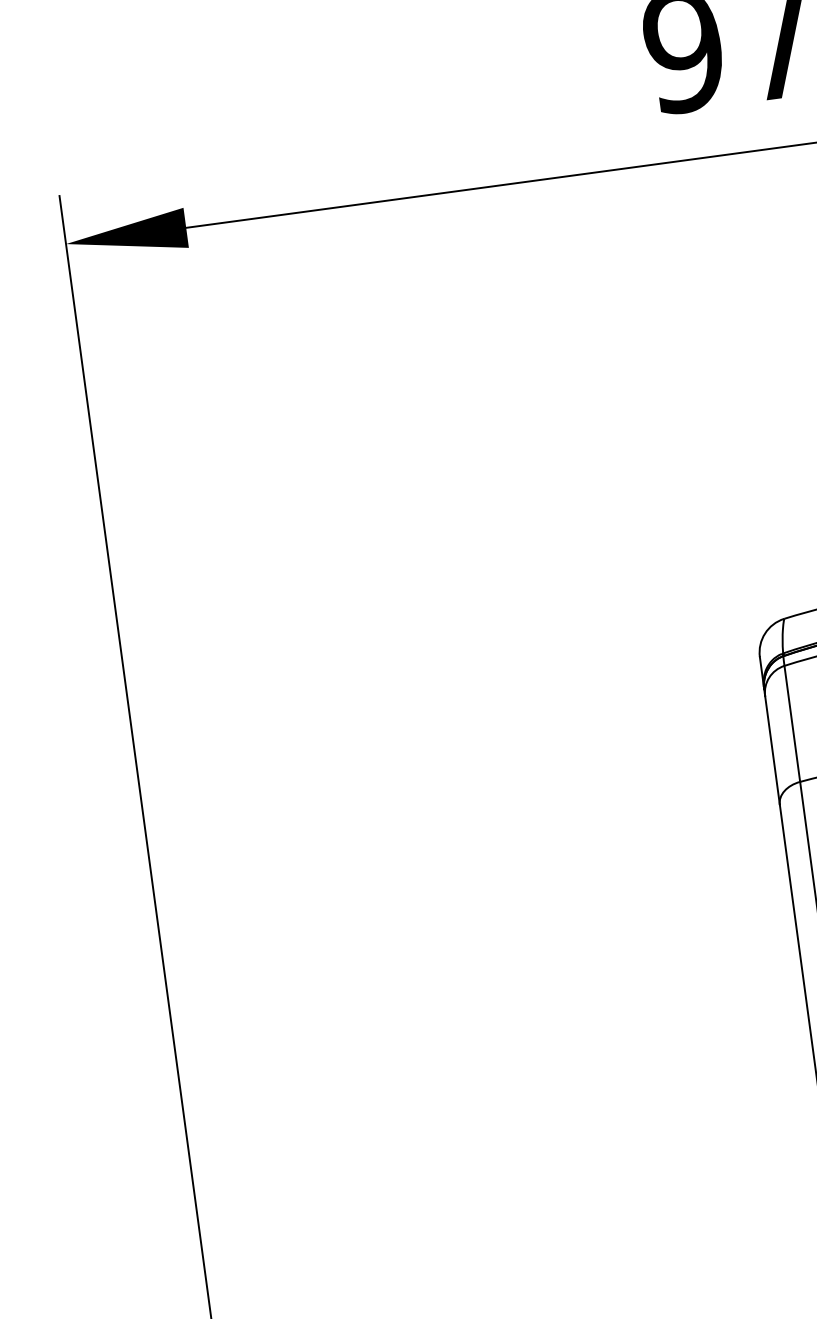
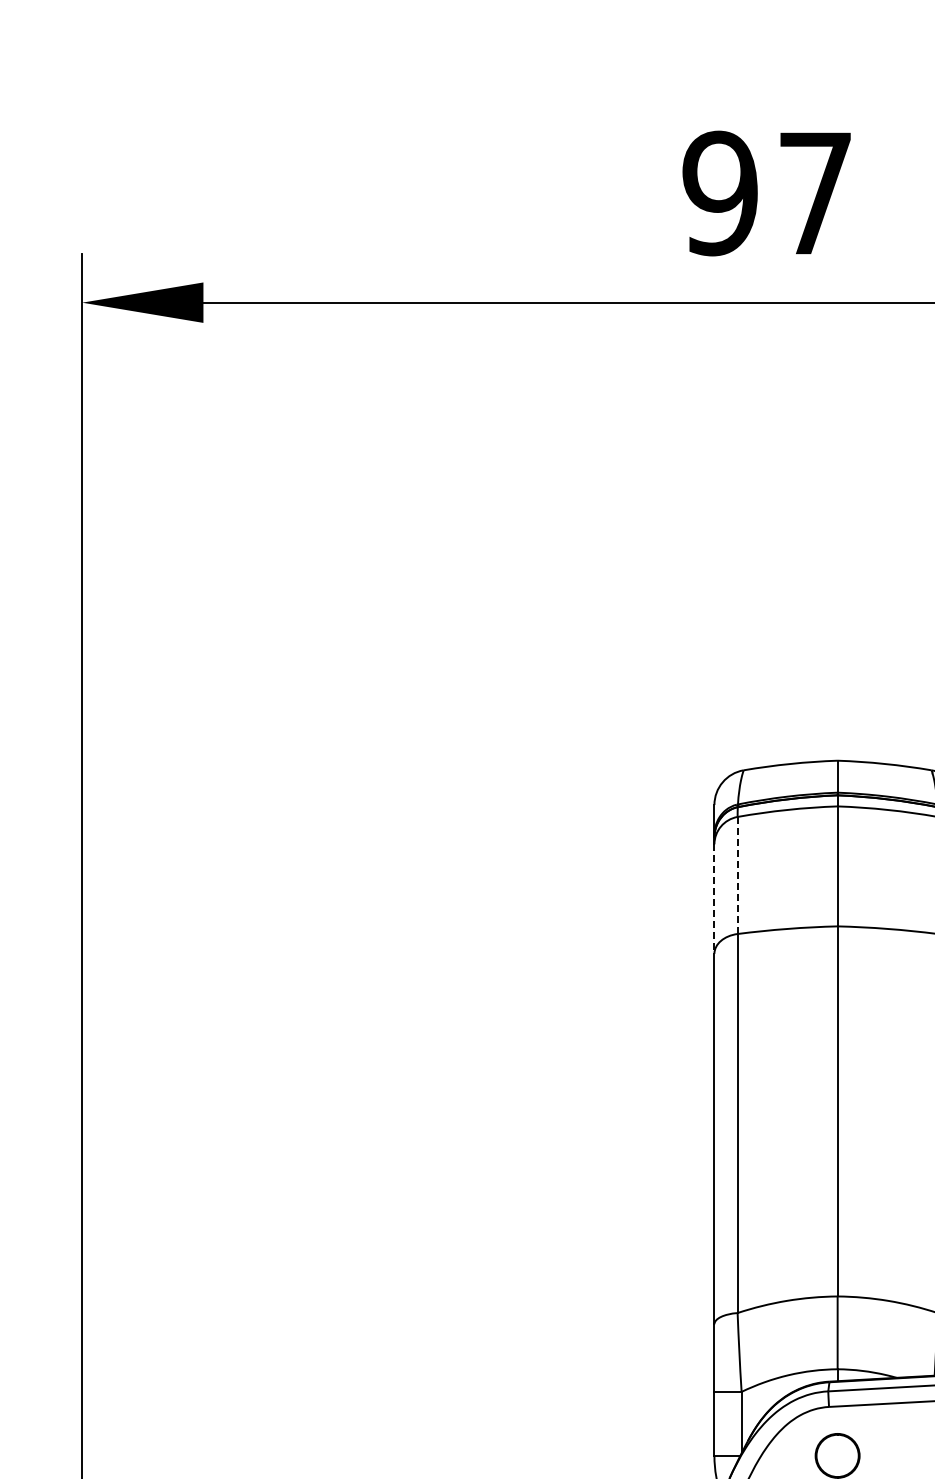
line: (792, 723) -> (737, 875), solid -> dashed
line: (772, 750) -> (714, 899), solid -> dashed

